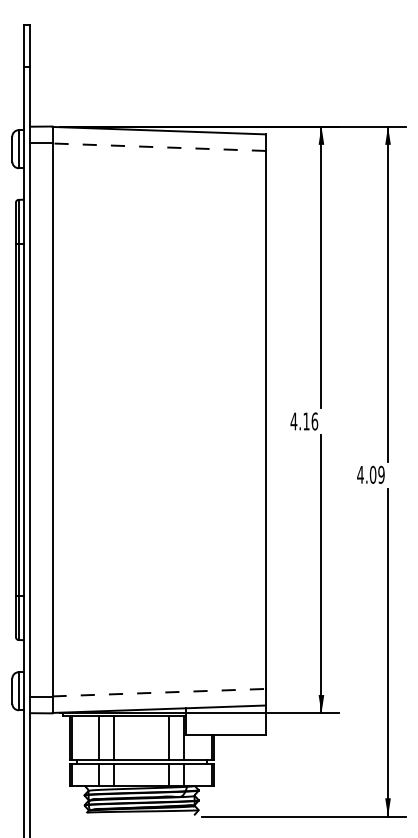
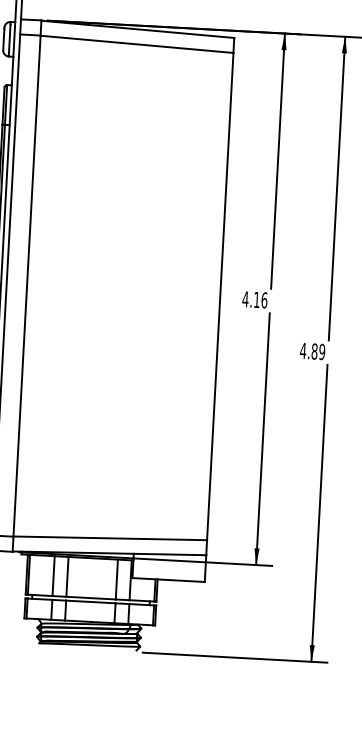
line: (159, 147) -> (137, 44), dashed -> solid
text: (372, 474) -> (314, 351), 4.09 -> 4.89
line: (159, 692) -> (110, 538), dashed -> solid

